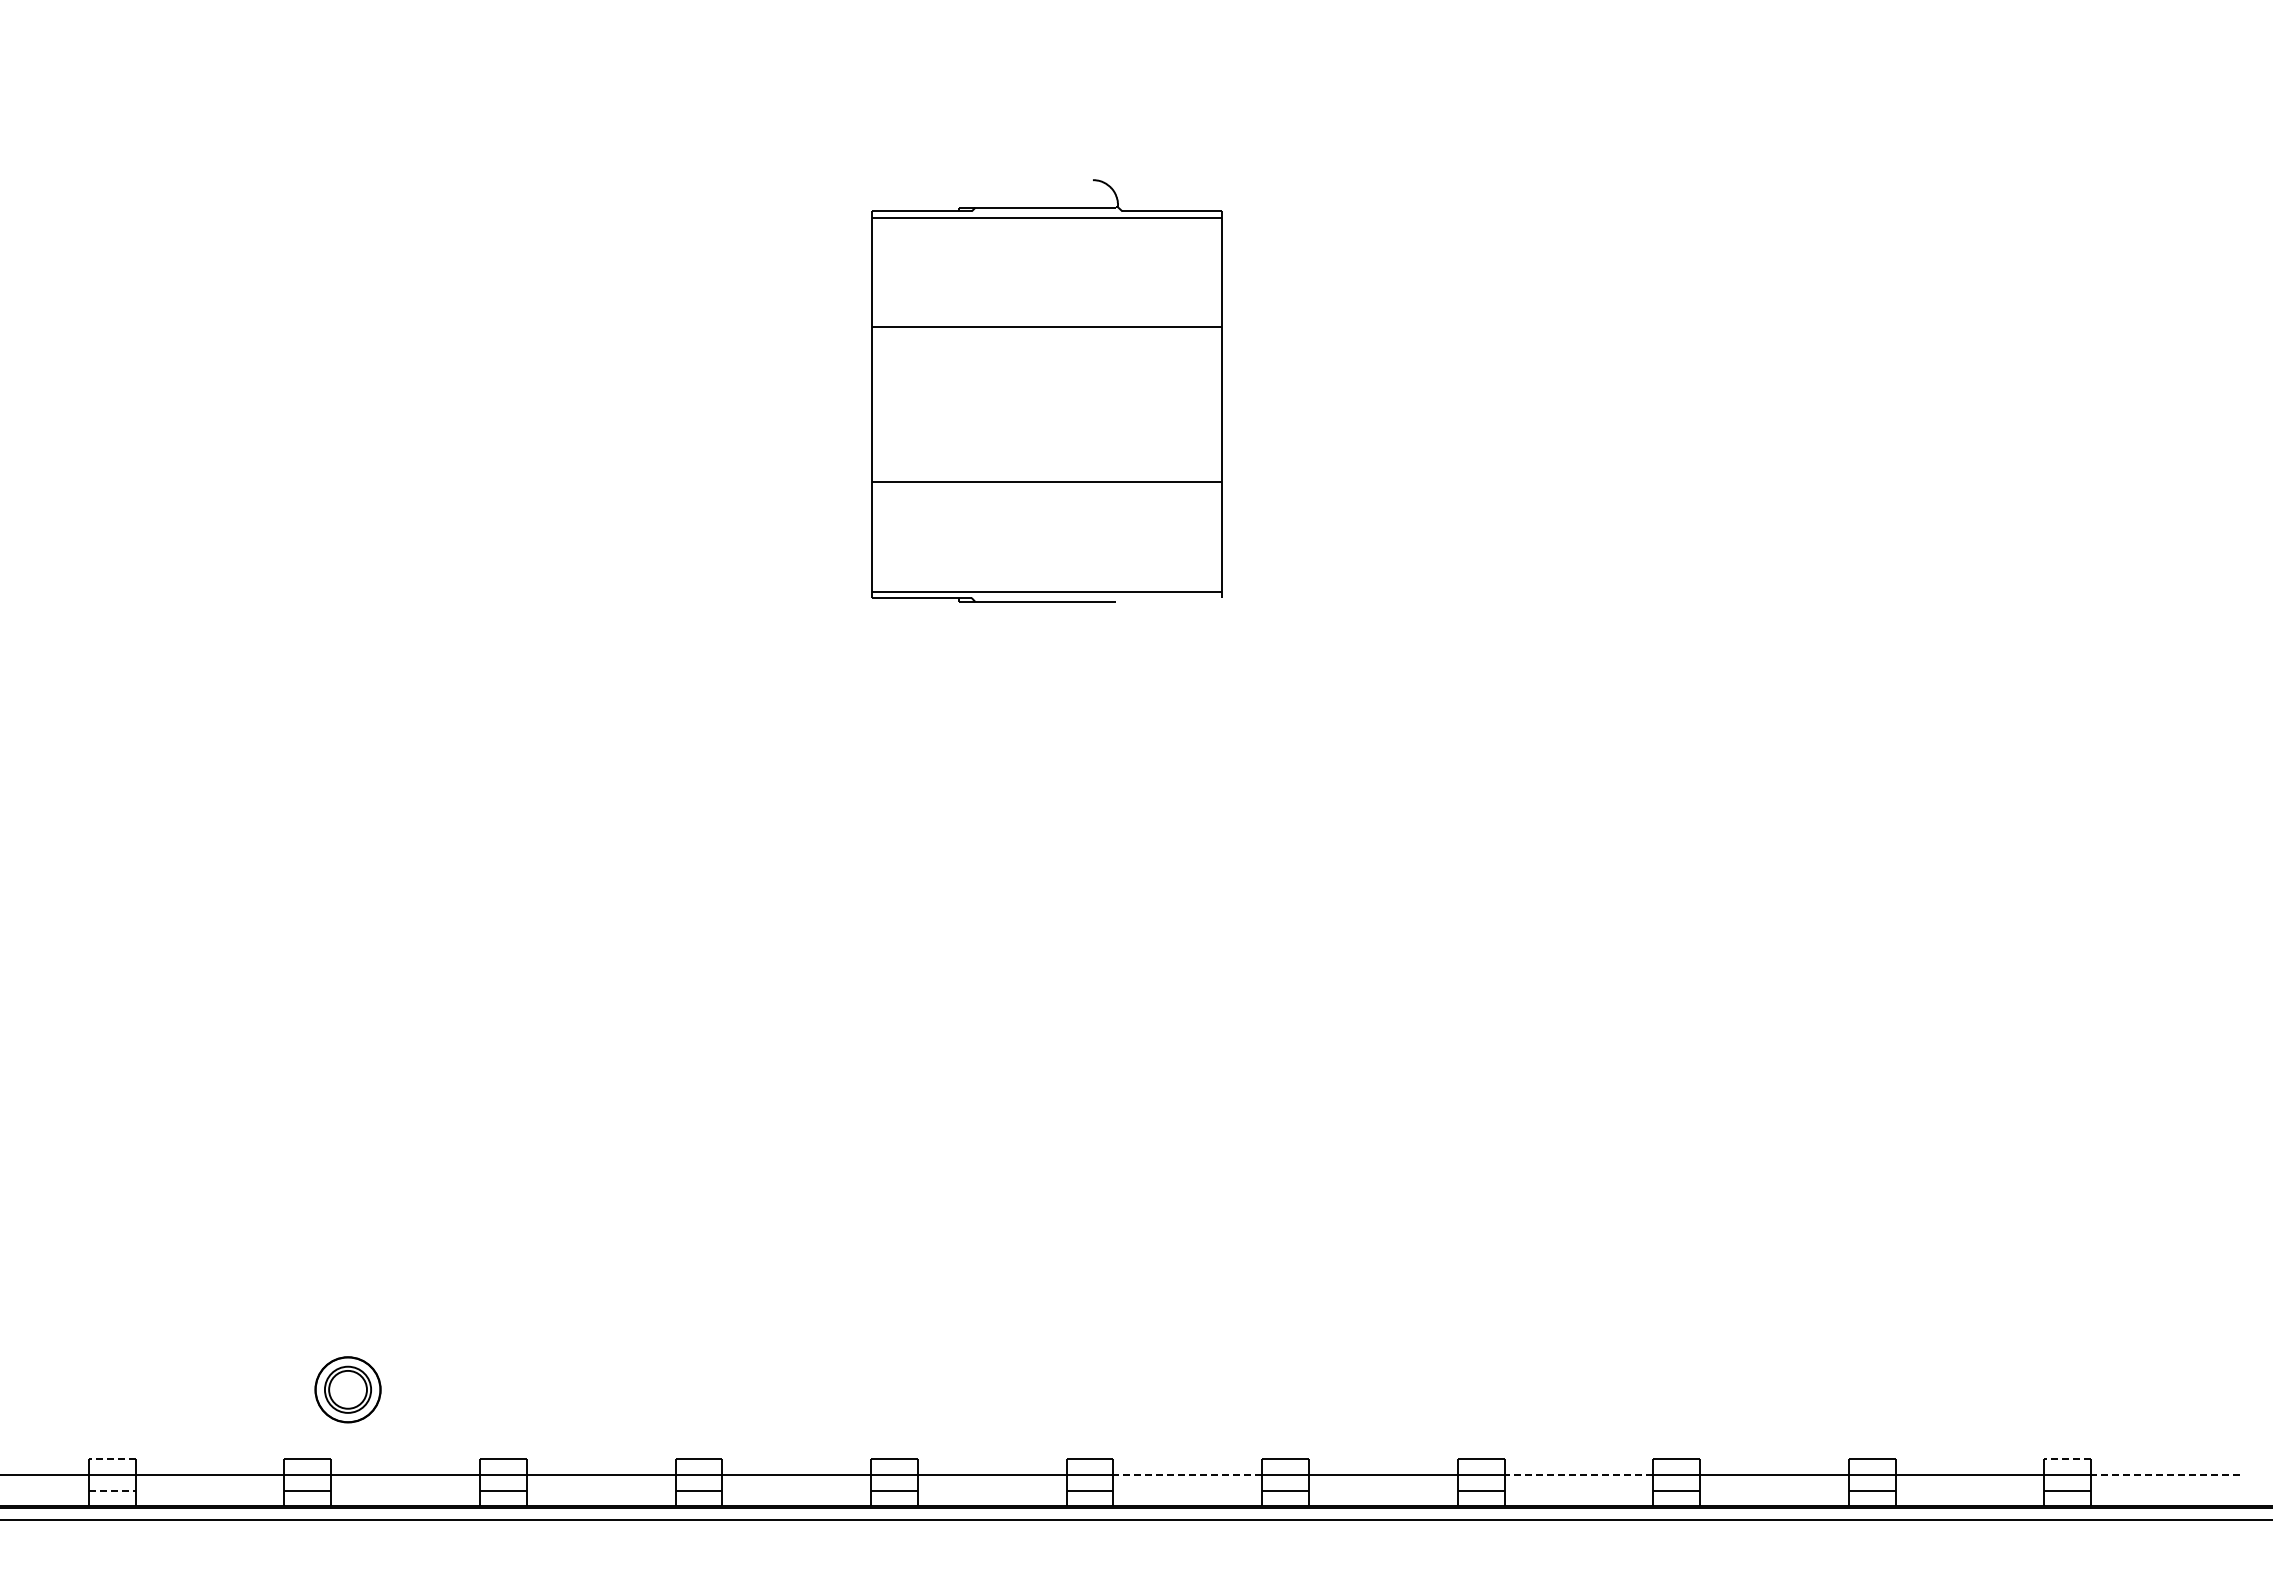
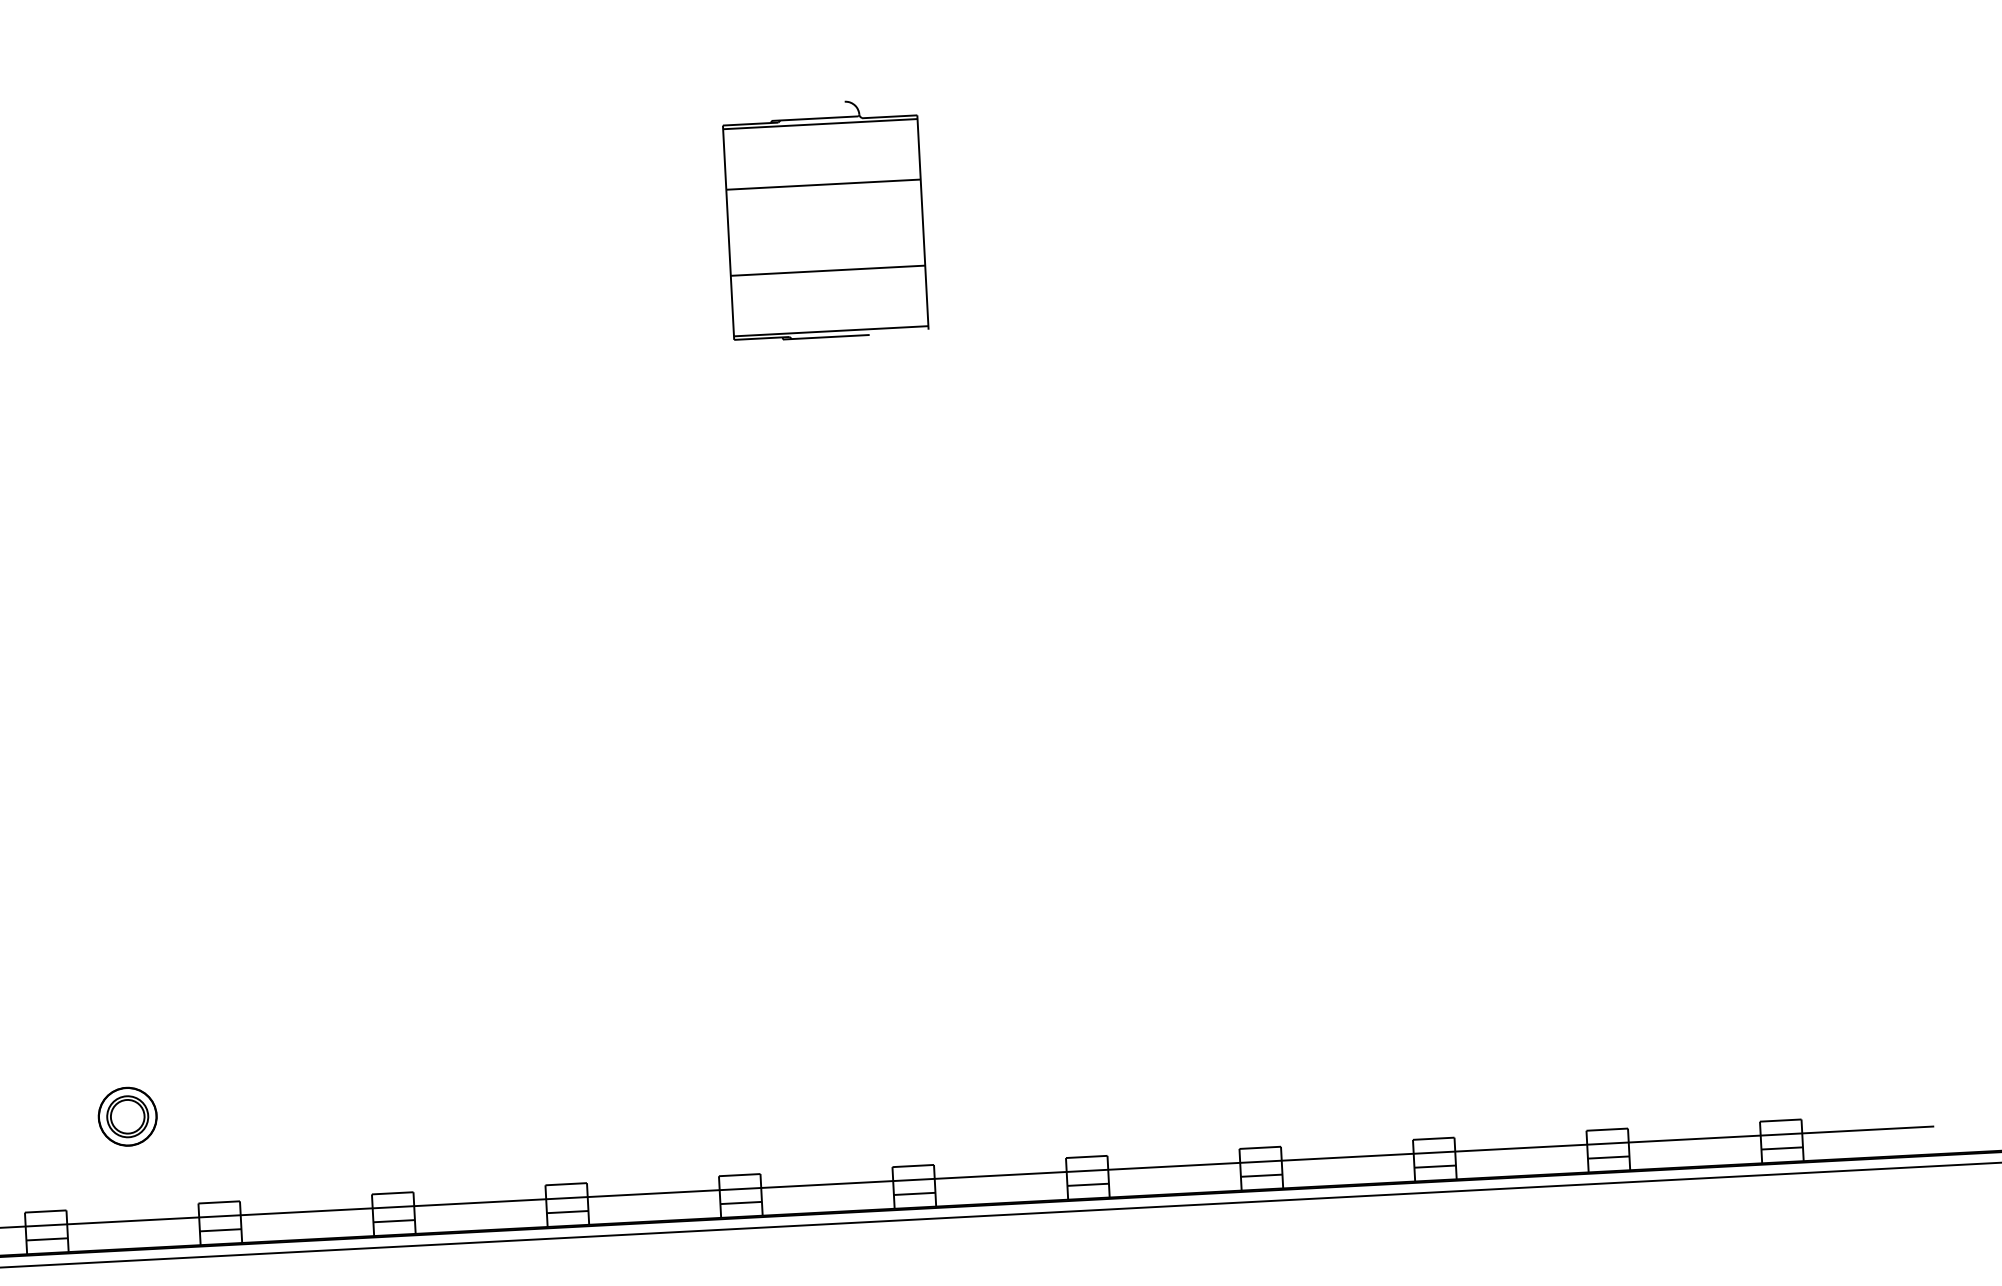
part: (1046, 390) -> (824, 219), size x0.62
part: (347, 1389) -> (127, 1116), moved
line: (111, 1459) -> (45, 1211), dashed -> solid
line: (2067, 1459) -> (1780, 1120), dashed -> solid
line: (1187, 1475) -> (1000, 1175), dashed -> solid
line: (1578, 1475) -> (1347, 1157), dashed -> solid
line: (2165, 1475) -> (1868, 1130), dashed -> solid
line: (112, 1490) -> (47, 1239), dashed -> solid

